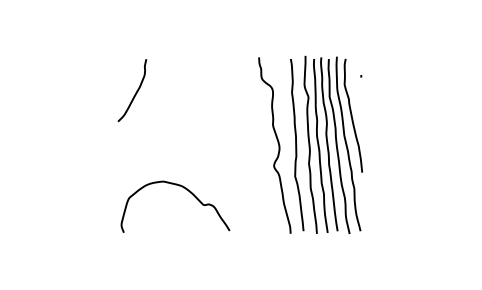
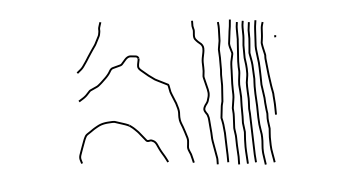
part: (209, 128) -> (151, 78), added

